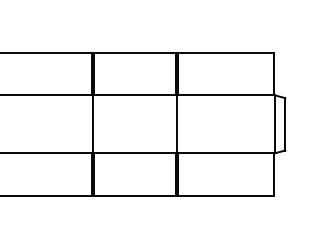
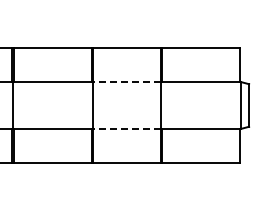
line: (135, 94) -> (127, 81), solid -> dashed
line: (135, 153) -> (127, 129), solid -> dashed

